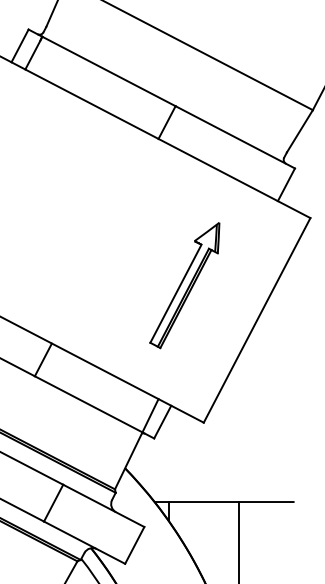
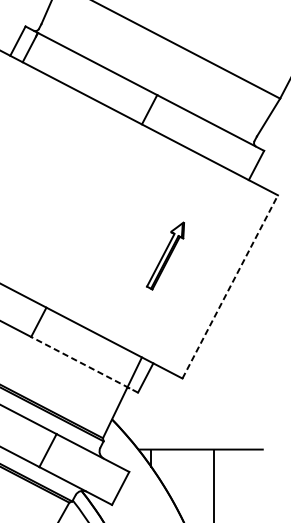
part: (184, 285) -> (165, 255), size x0.6
line: (257, 319) -> (230, 286), solid -> dashed
line: (94, 407) -> (84, 364), solid -> dashed

